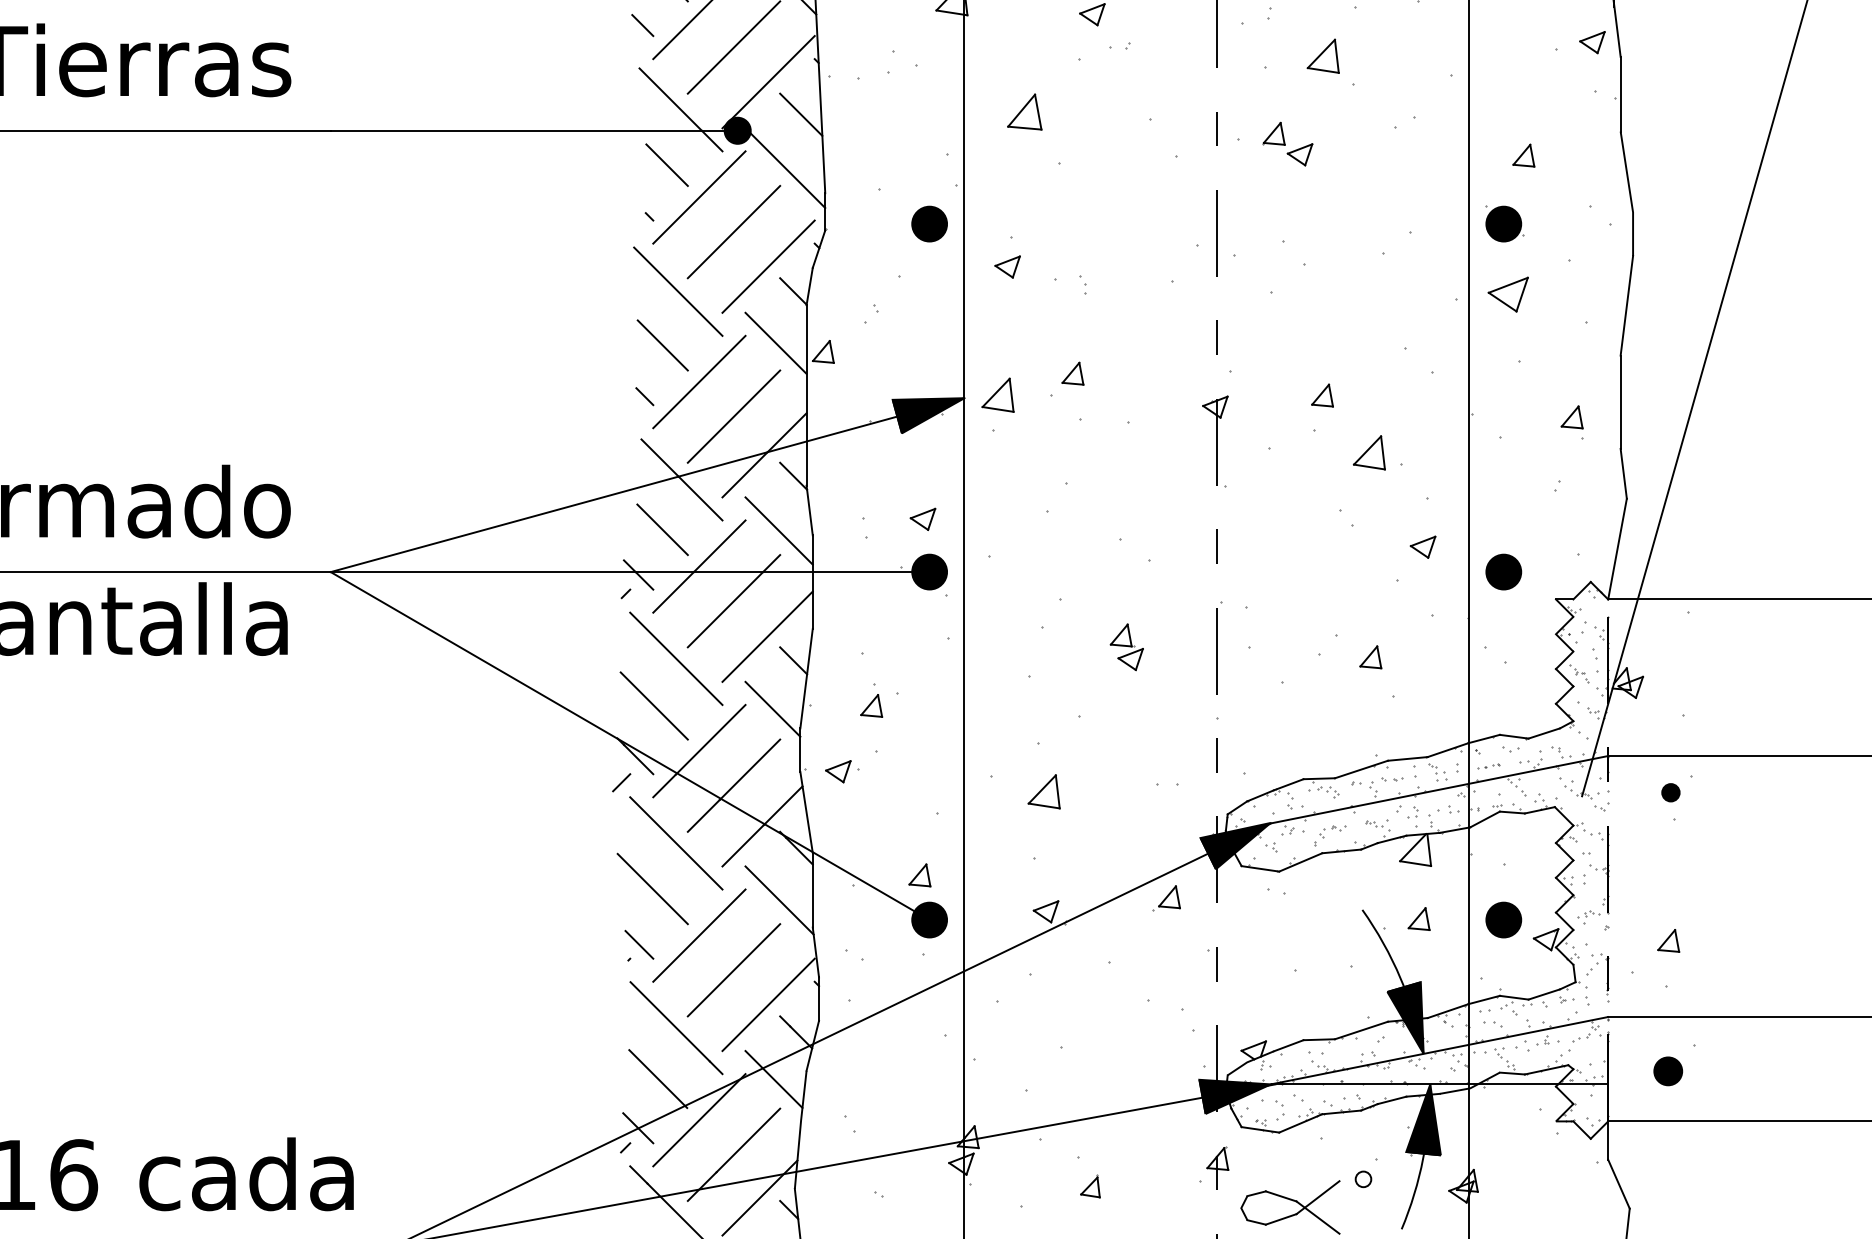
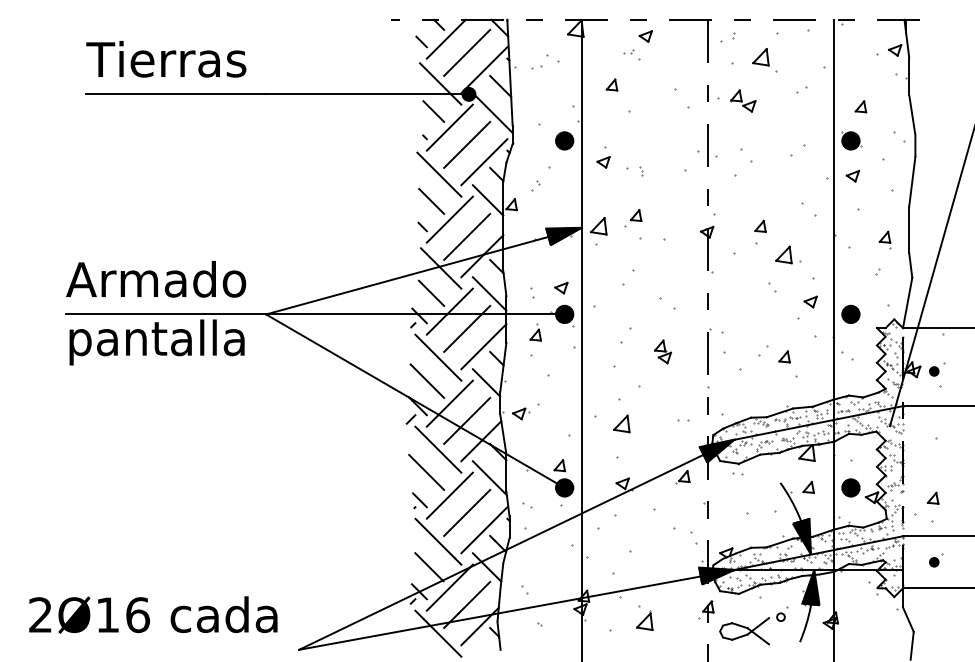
part: (1119, 44) -> (628, 51), moved
part: (873, 76) -> (536, 67), size x0.62
part: (1023, 110) -> (611, 84), size x0.62
part: (1506, 295) -> (852, 176), size x0.62
part: (871, 700) -> (535, 332), moved
part: (1677, 788) -> (937, 369), moved
part: (1675, 1065) -> (936, 560), size x0.62
part: (1089, 1185) -> (644, 620), size x1.67

